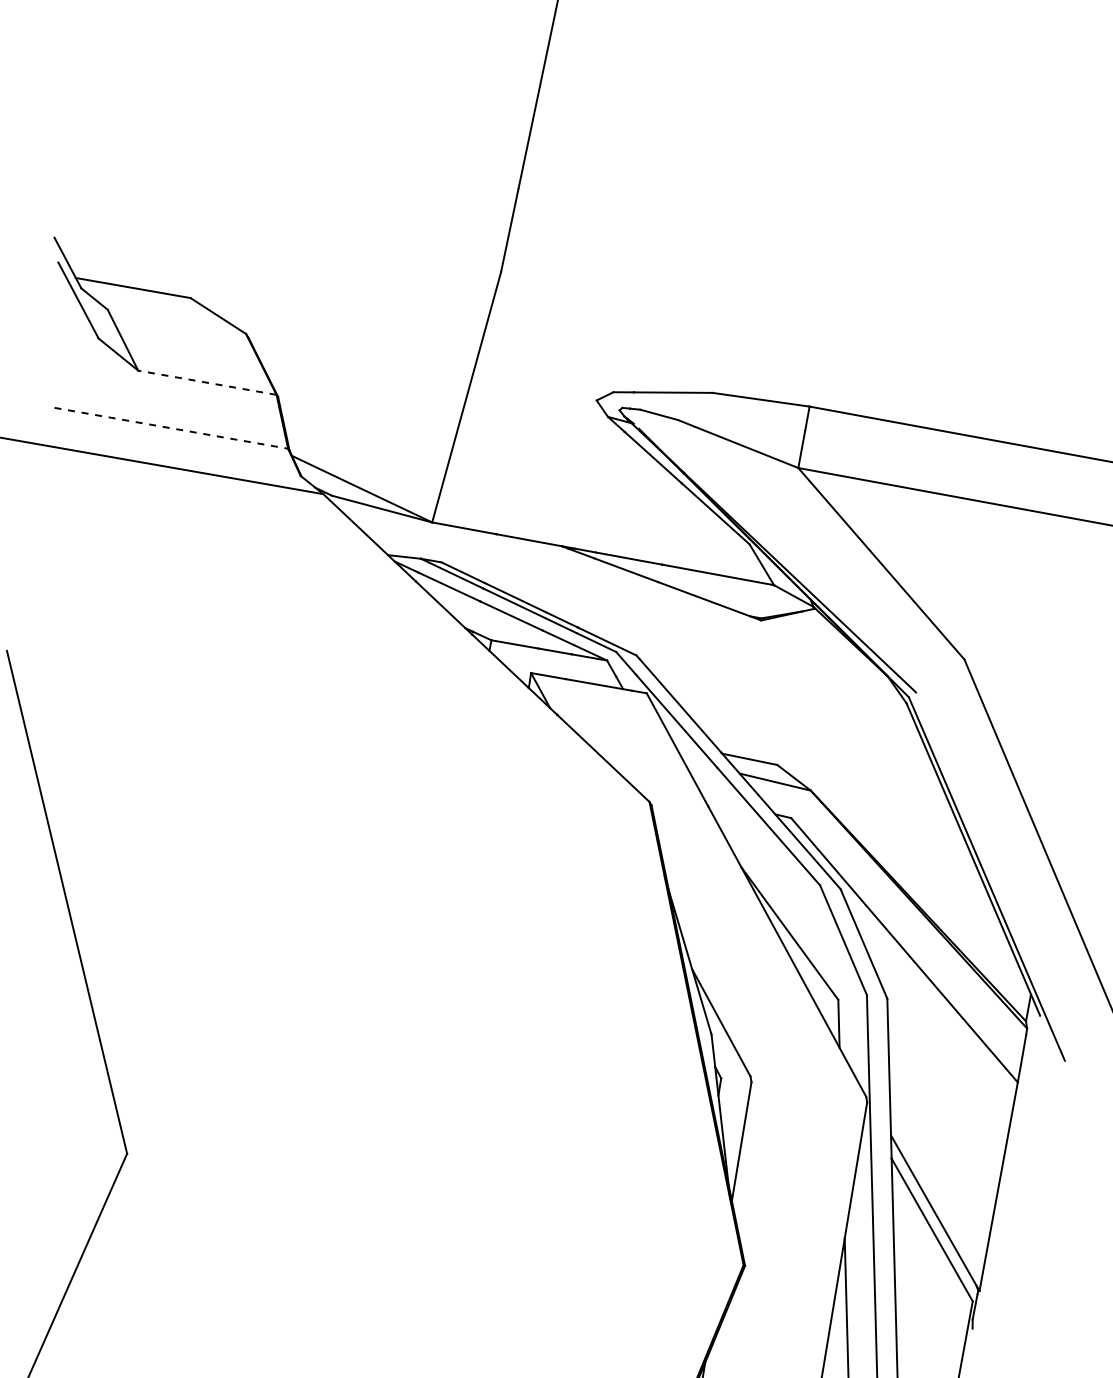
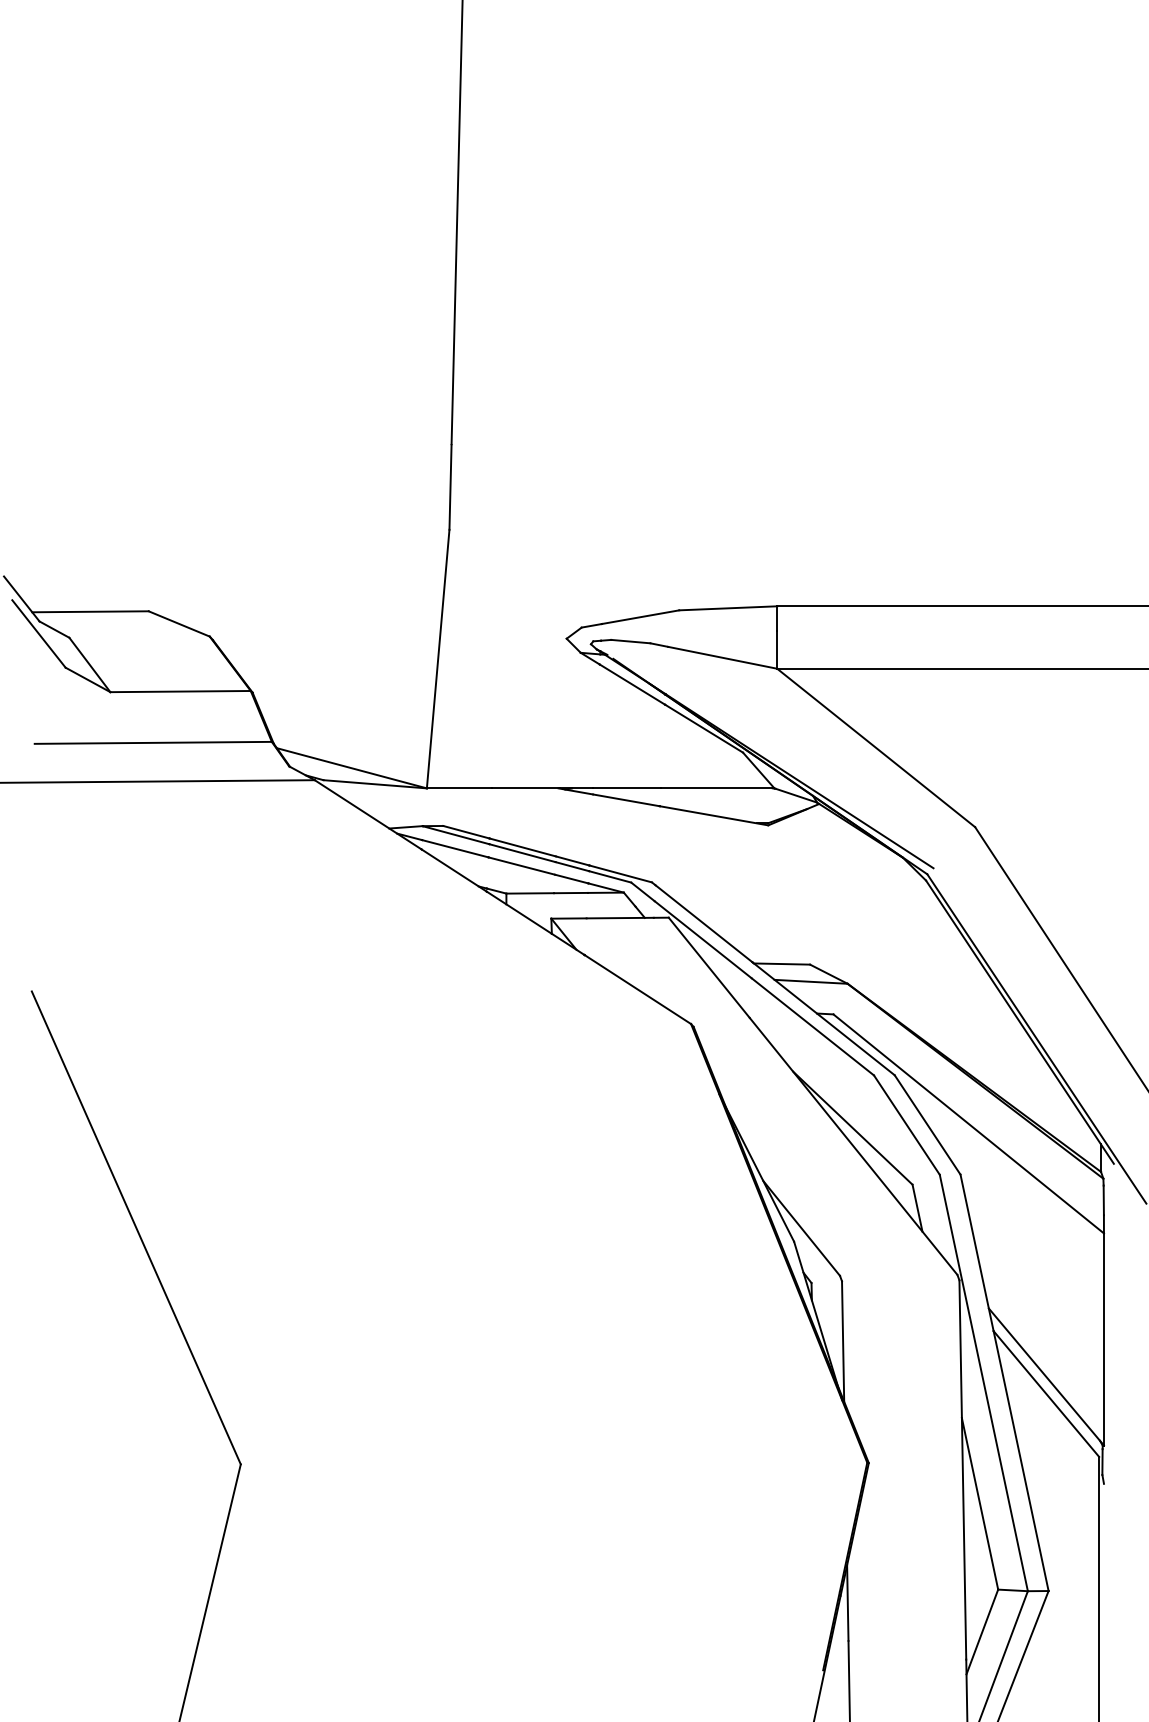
line: (207, 382) -> (180, 691), dashed -> solid
line: (171, 427) -> (153, 742), dashed -> solid

